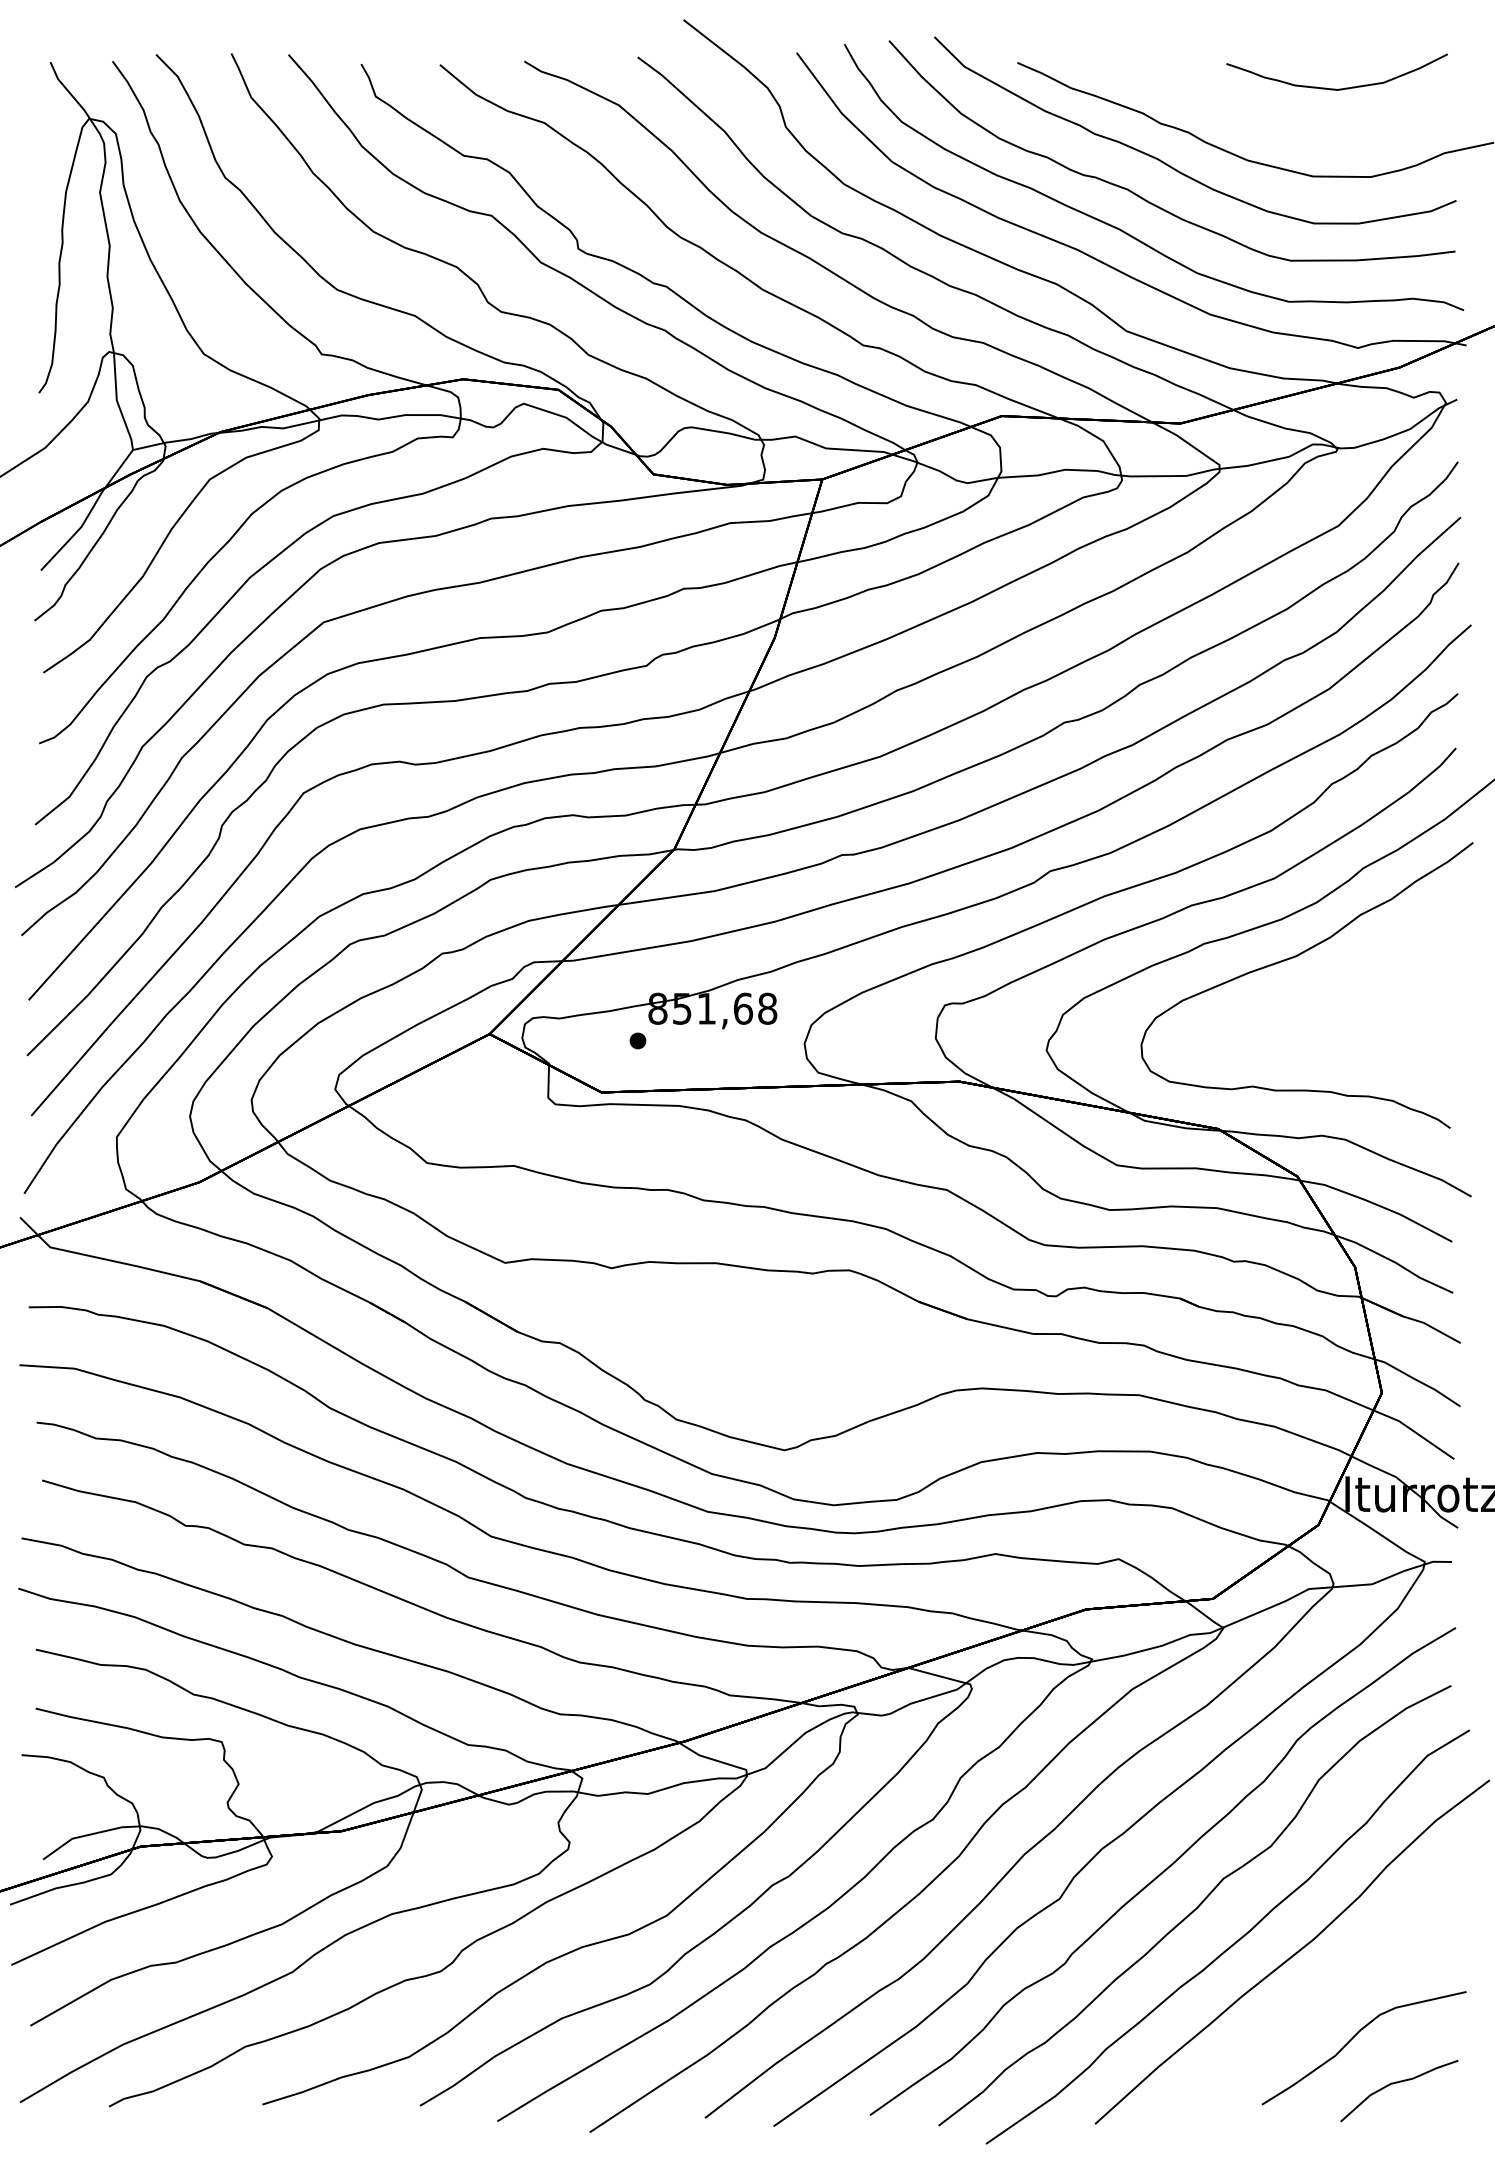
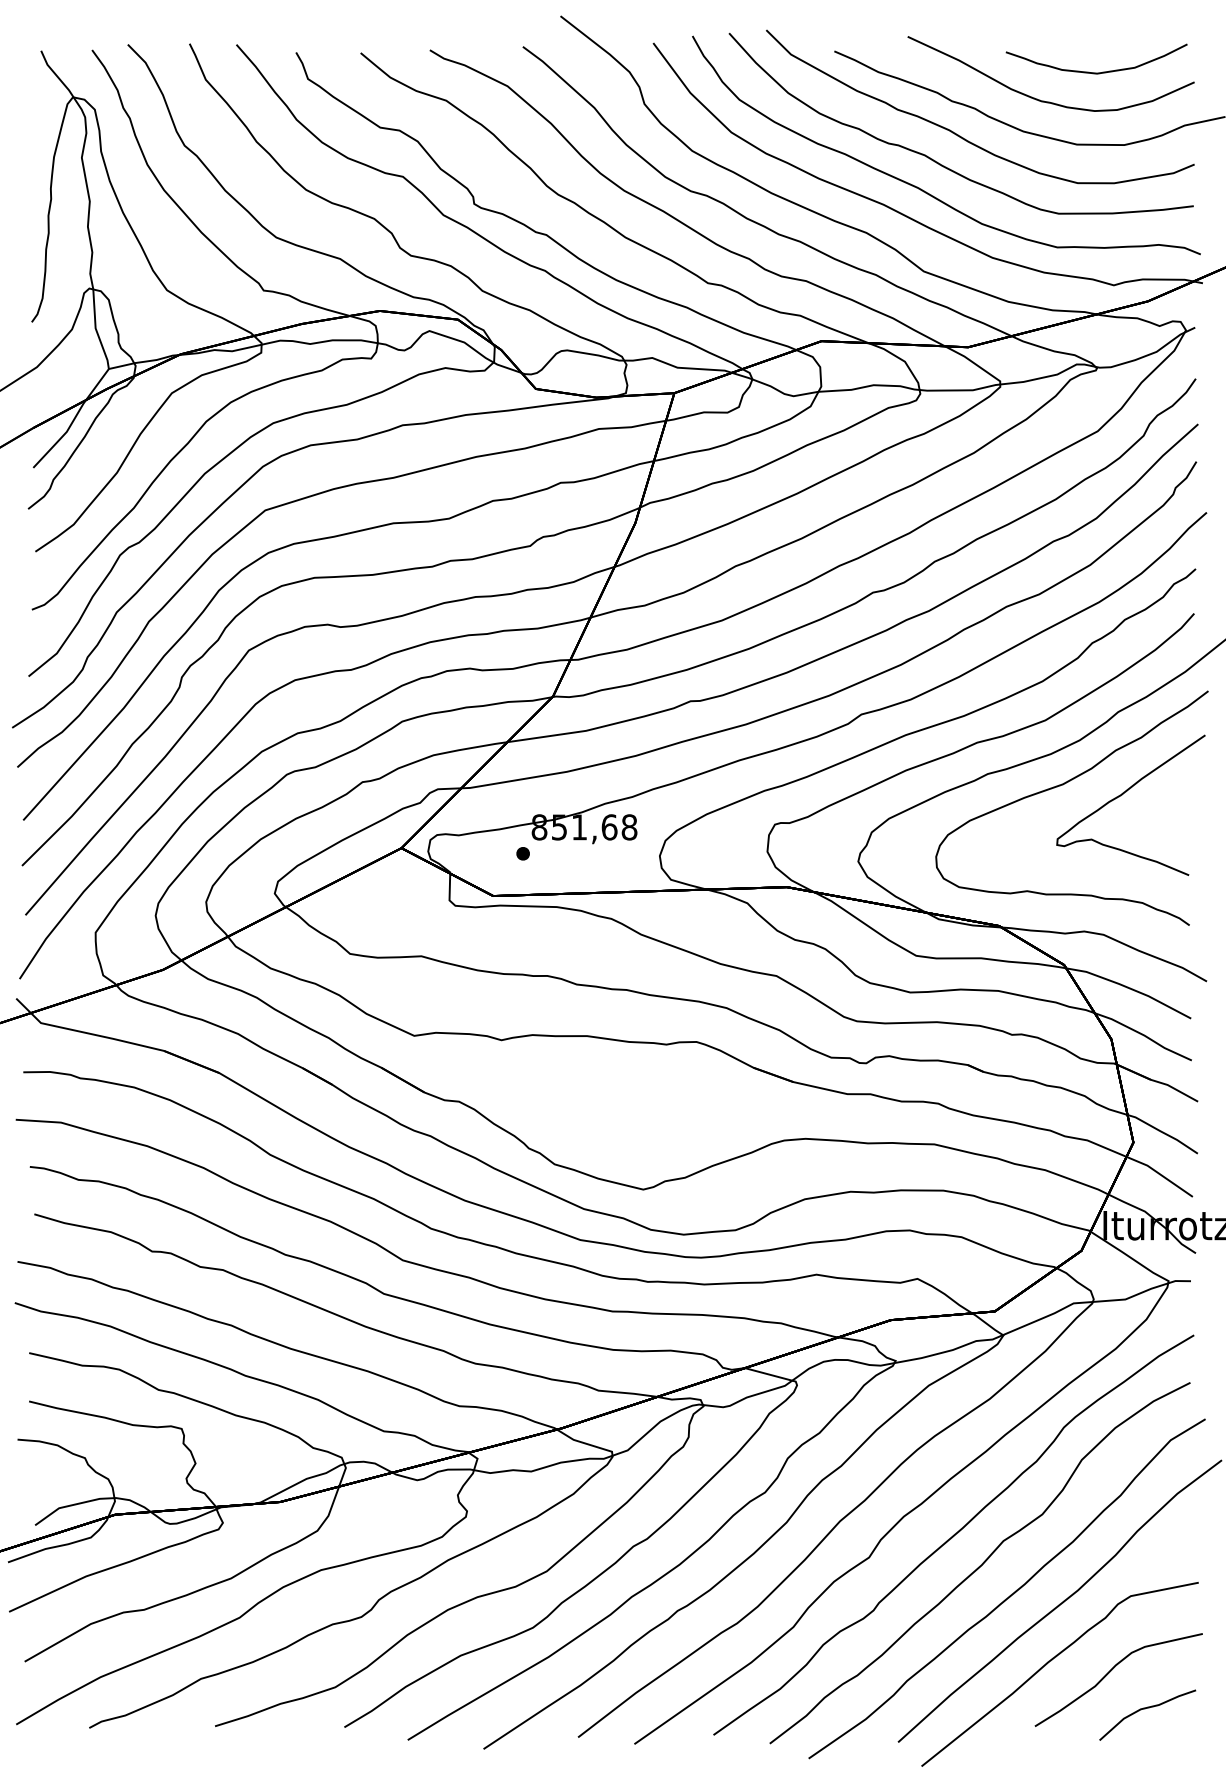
curve: (1273, 122) -> (1044, 100), added
curve: (1368, 969) -> (1122, 795), added
curve: (1282, 2025) -> (1051, 1661), added

